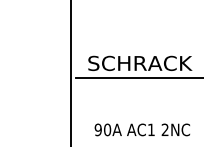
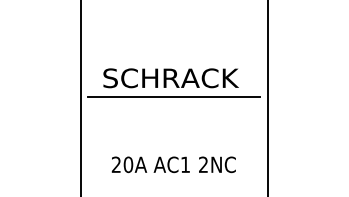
text: (98, 129) -> (116, 164), 90A -> 20A

